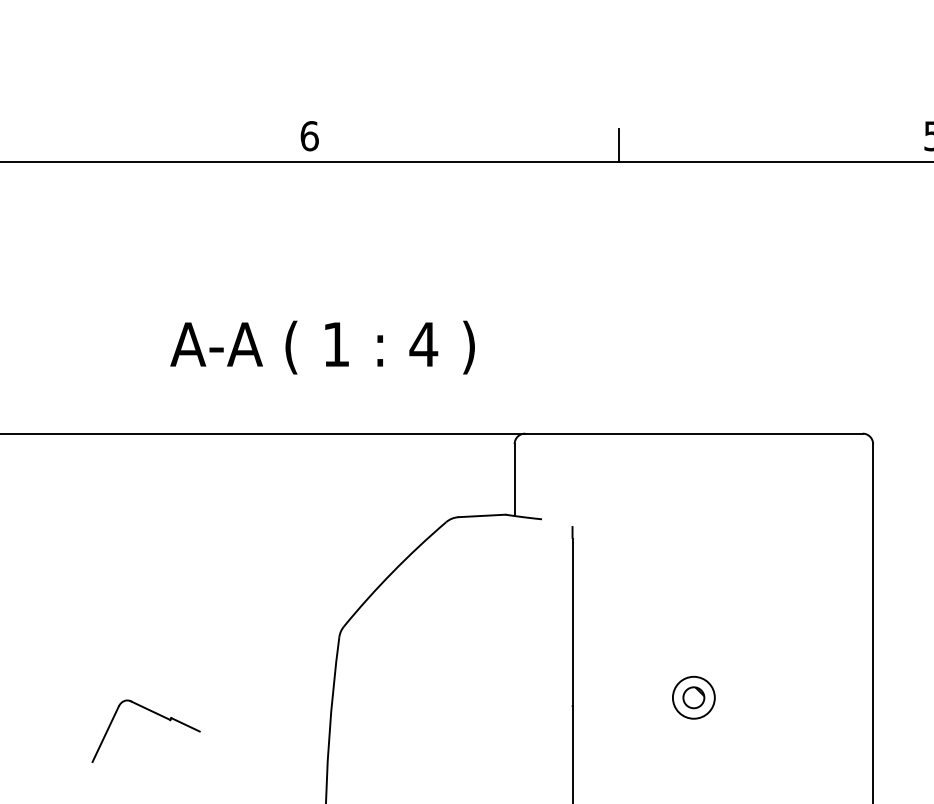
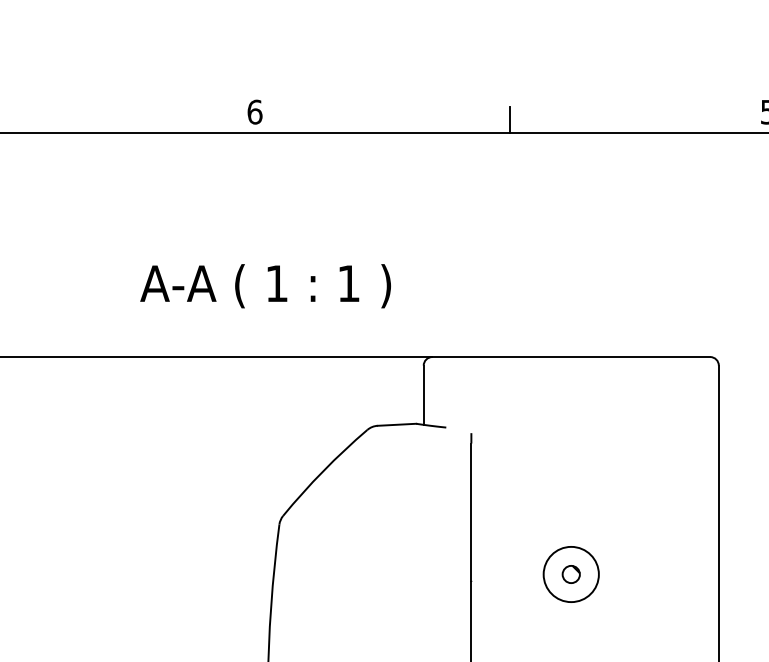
text: (423, 344) -> (348, 283), 4 -> 1
circle: (694, 697) -> (571, 574), size x1.6
part: (153, 713) -> (126, 587), removed

